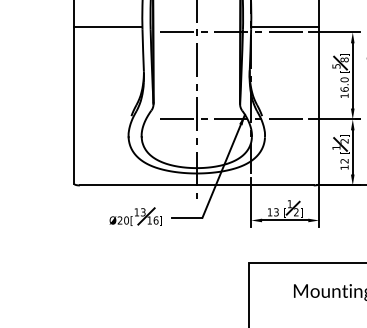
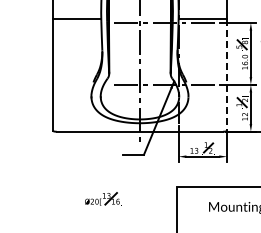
line: (318, 106) -> (226, 75), solid -> dashed
part: (135, 216) -> (103, 198), moved

